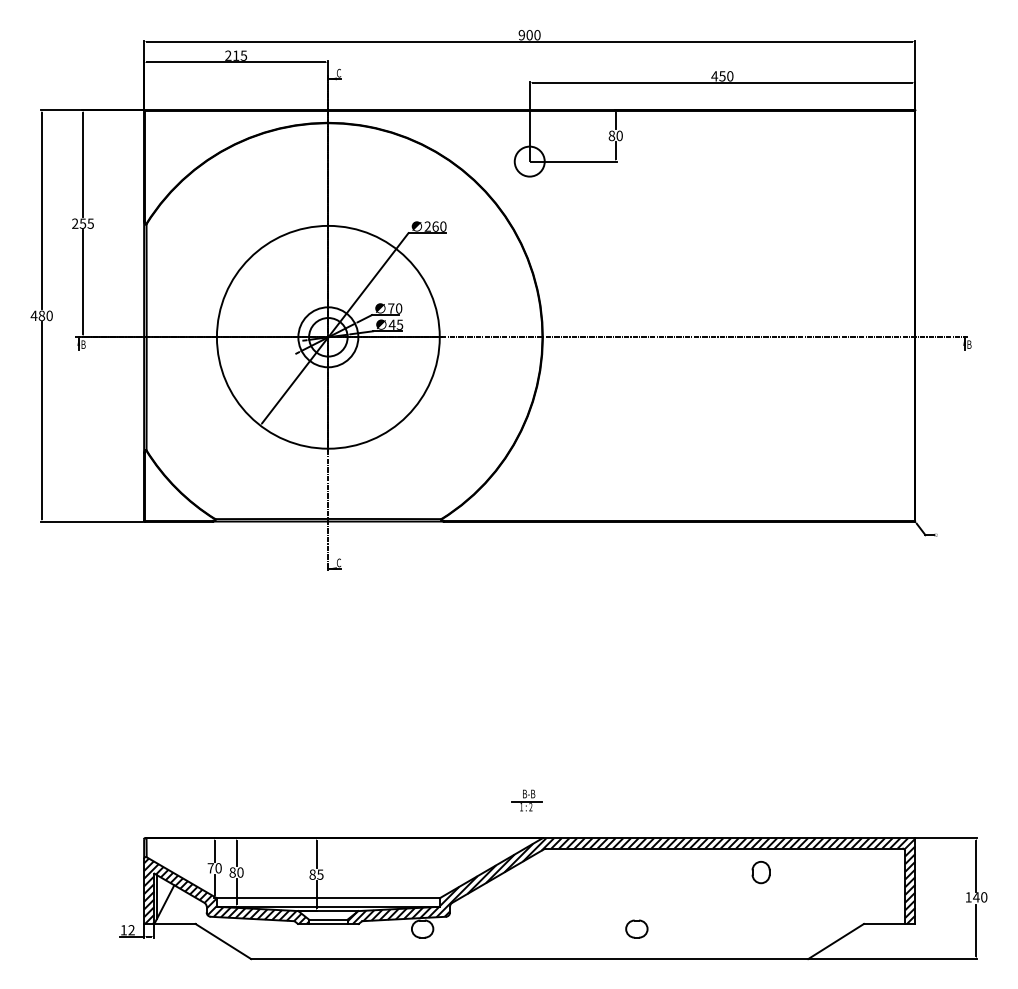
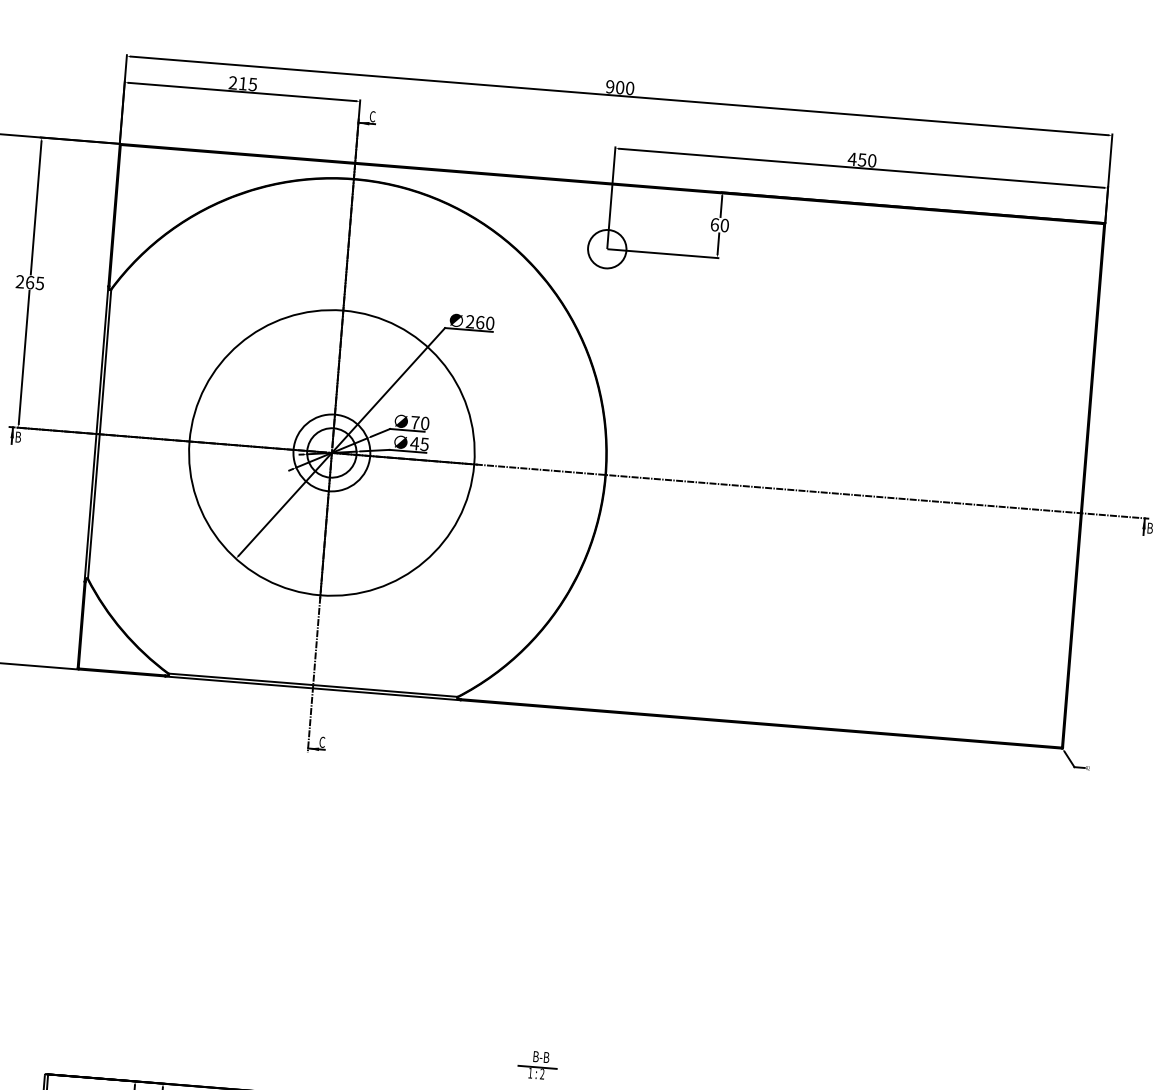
text: (611, 135) -> (714, 224), 80 -> 60
text: (82, 223) -> (29, 282), 255 -> 265

